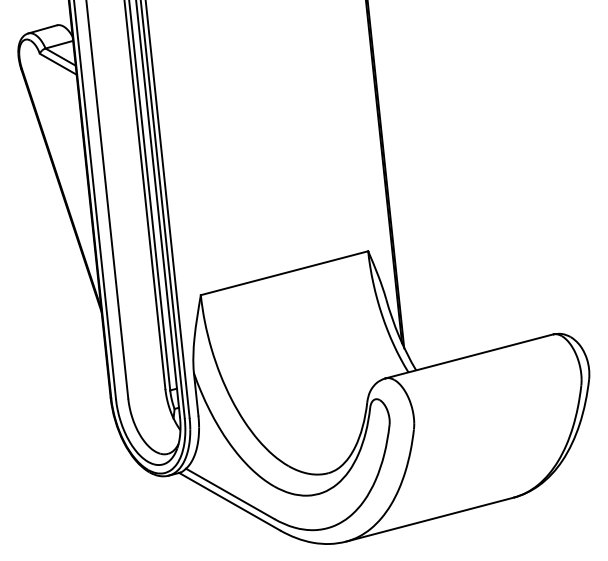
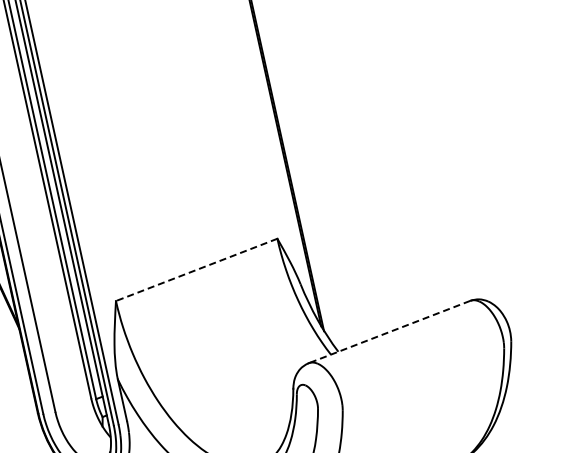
line: (284, 273) -> (196, 270), solid -> dashed
line: (469, 356) -> (389, 332), solid -> dashed

